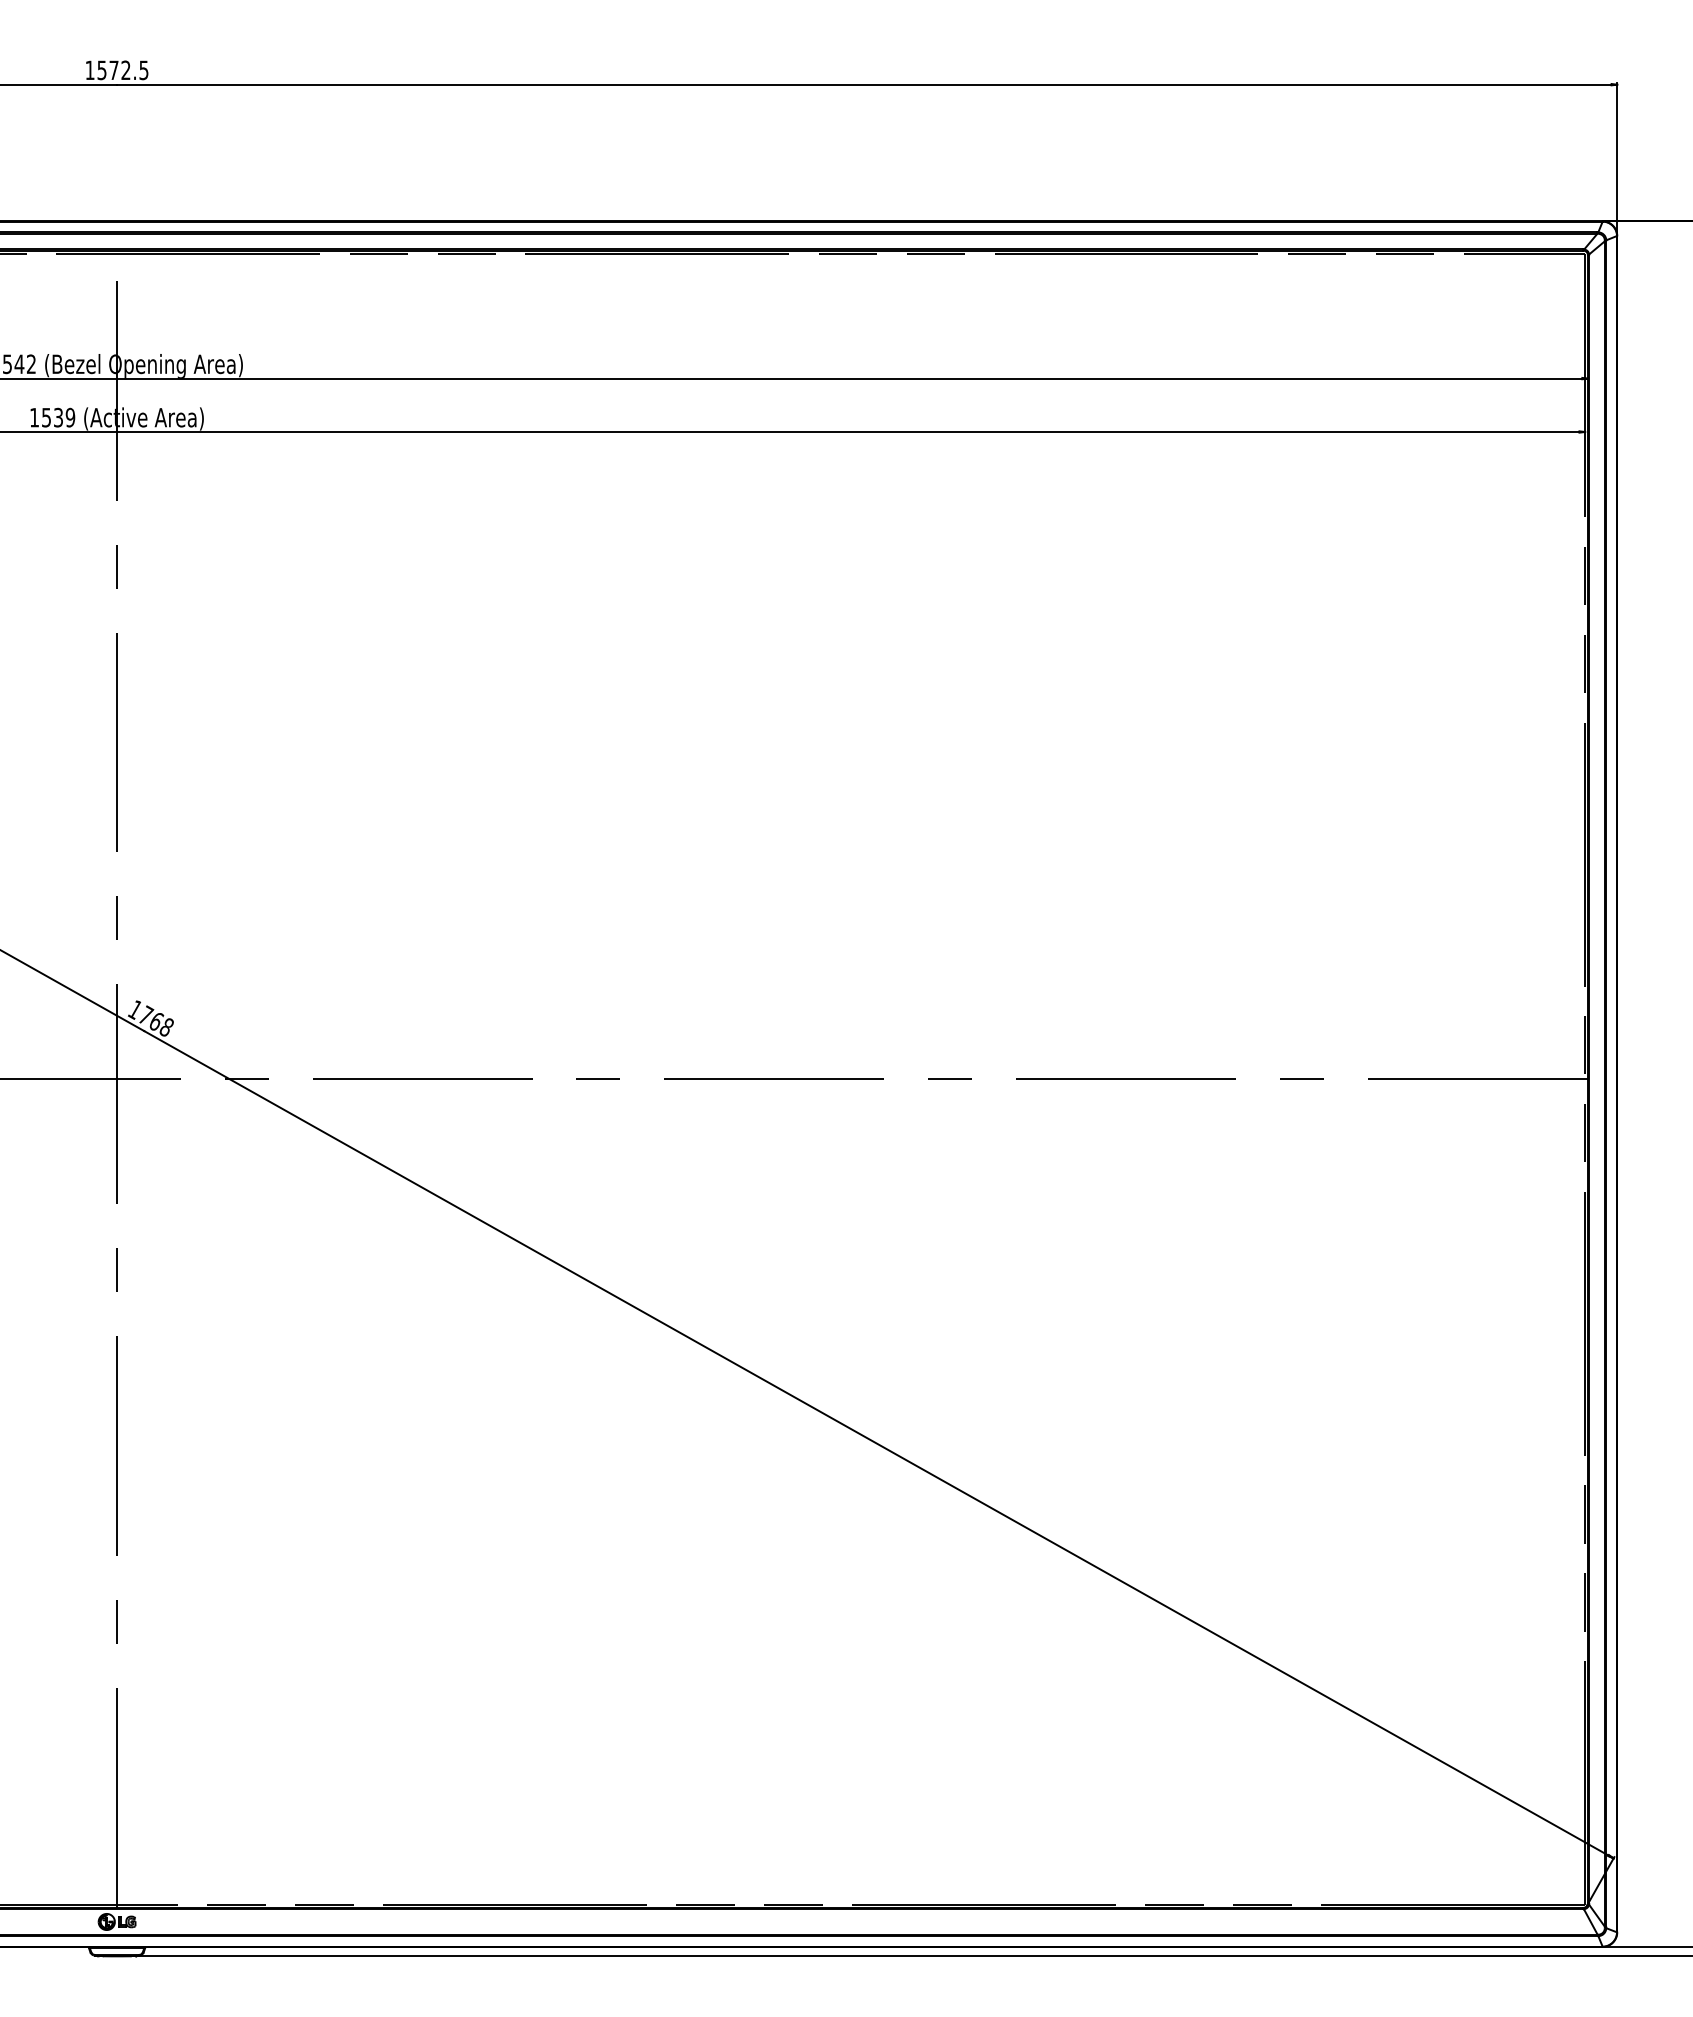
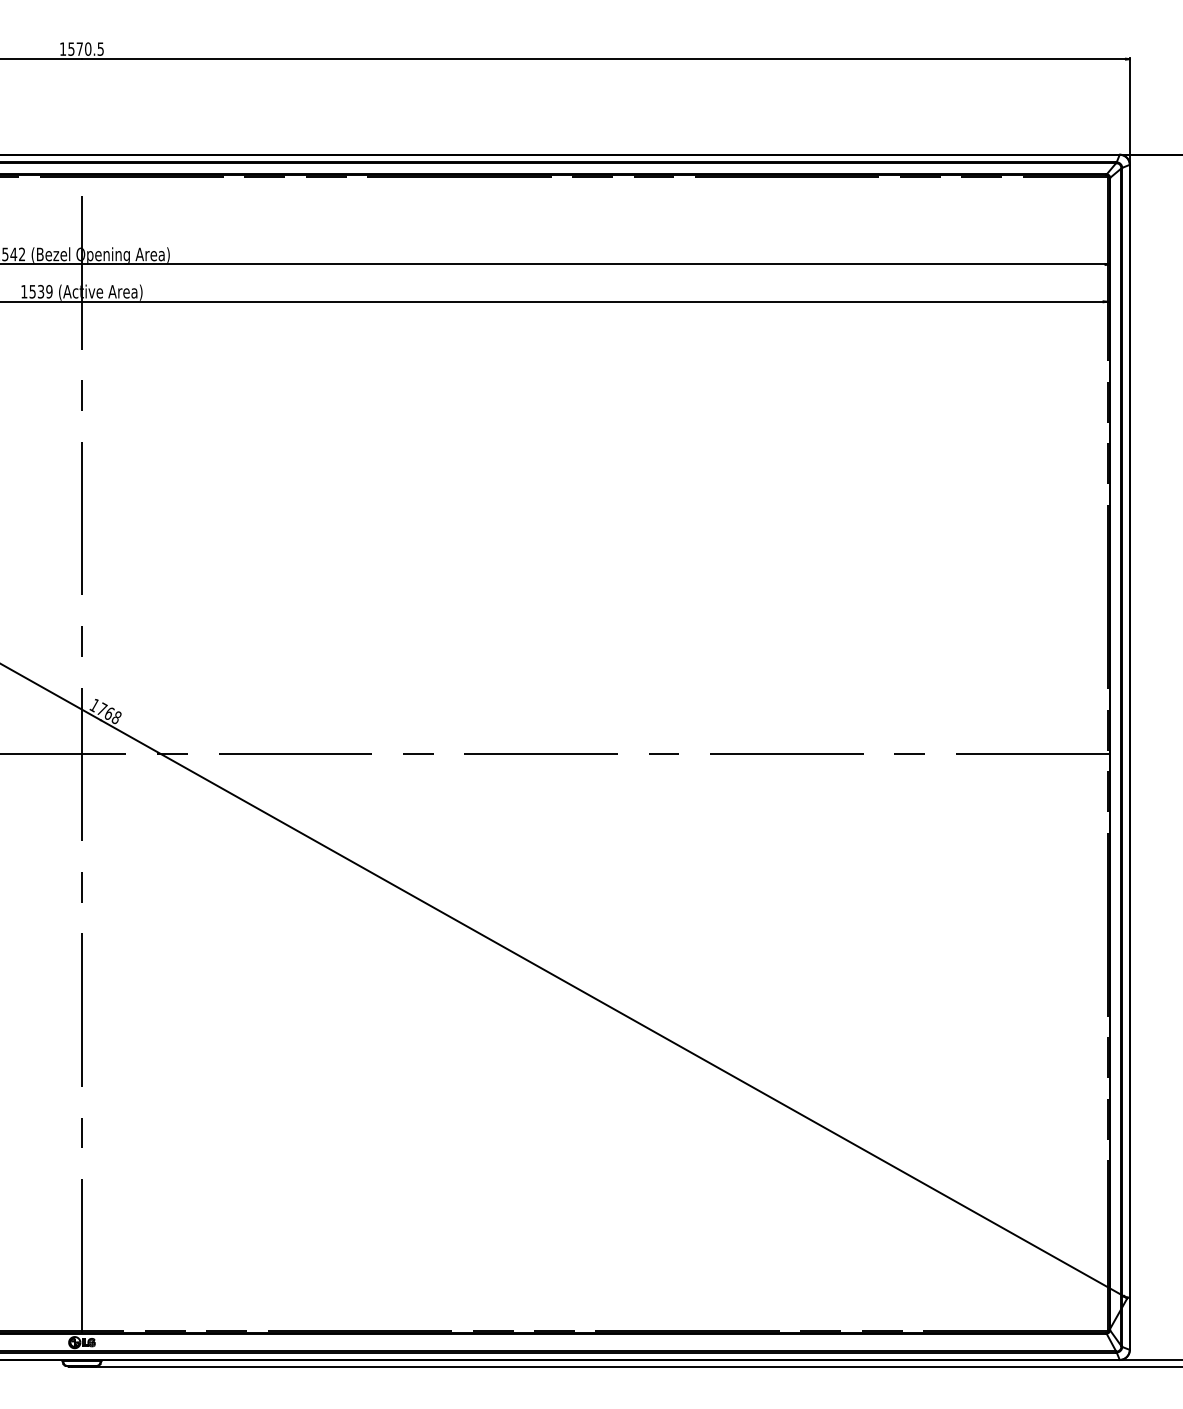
text: (126, 69) -> (88, 48), 1572.5 -> 1570.5

